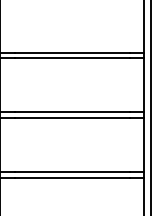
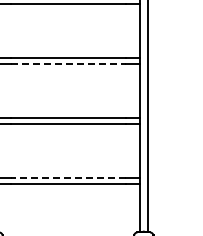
line: (72, 58) -> (68, 64), solid -> dashed
line: (72, 172) -> (68, 178), solid -> dashed

